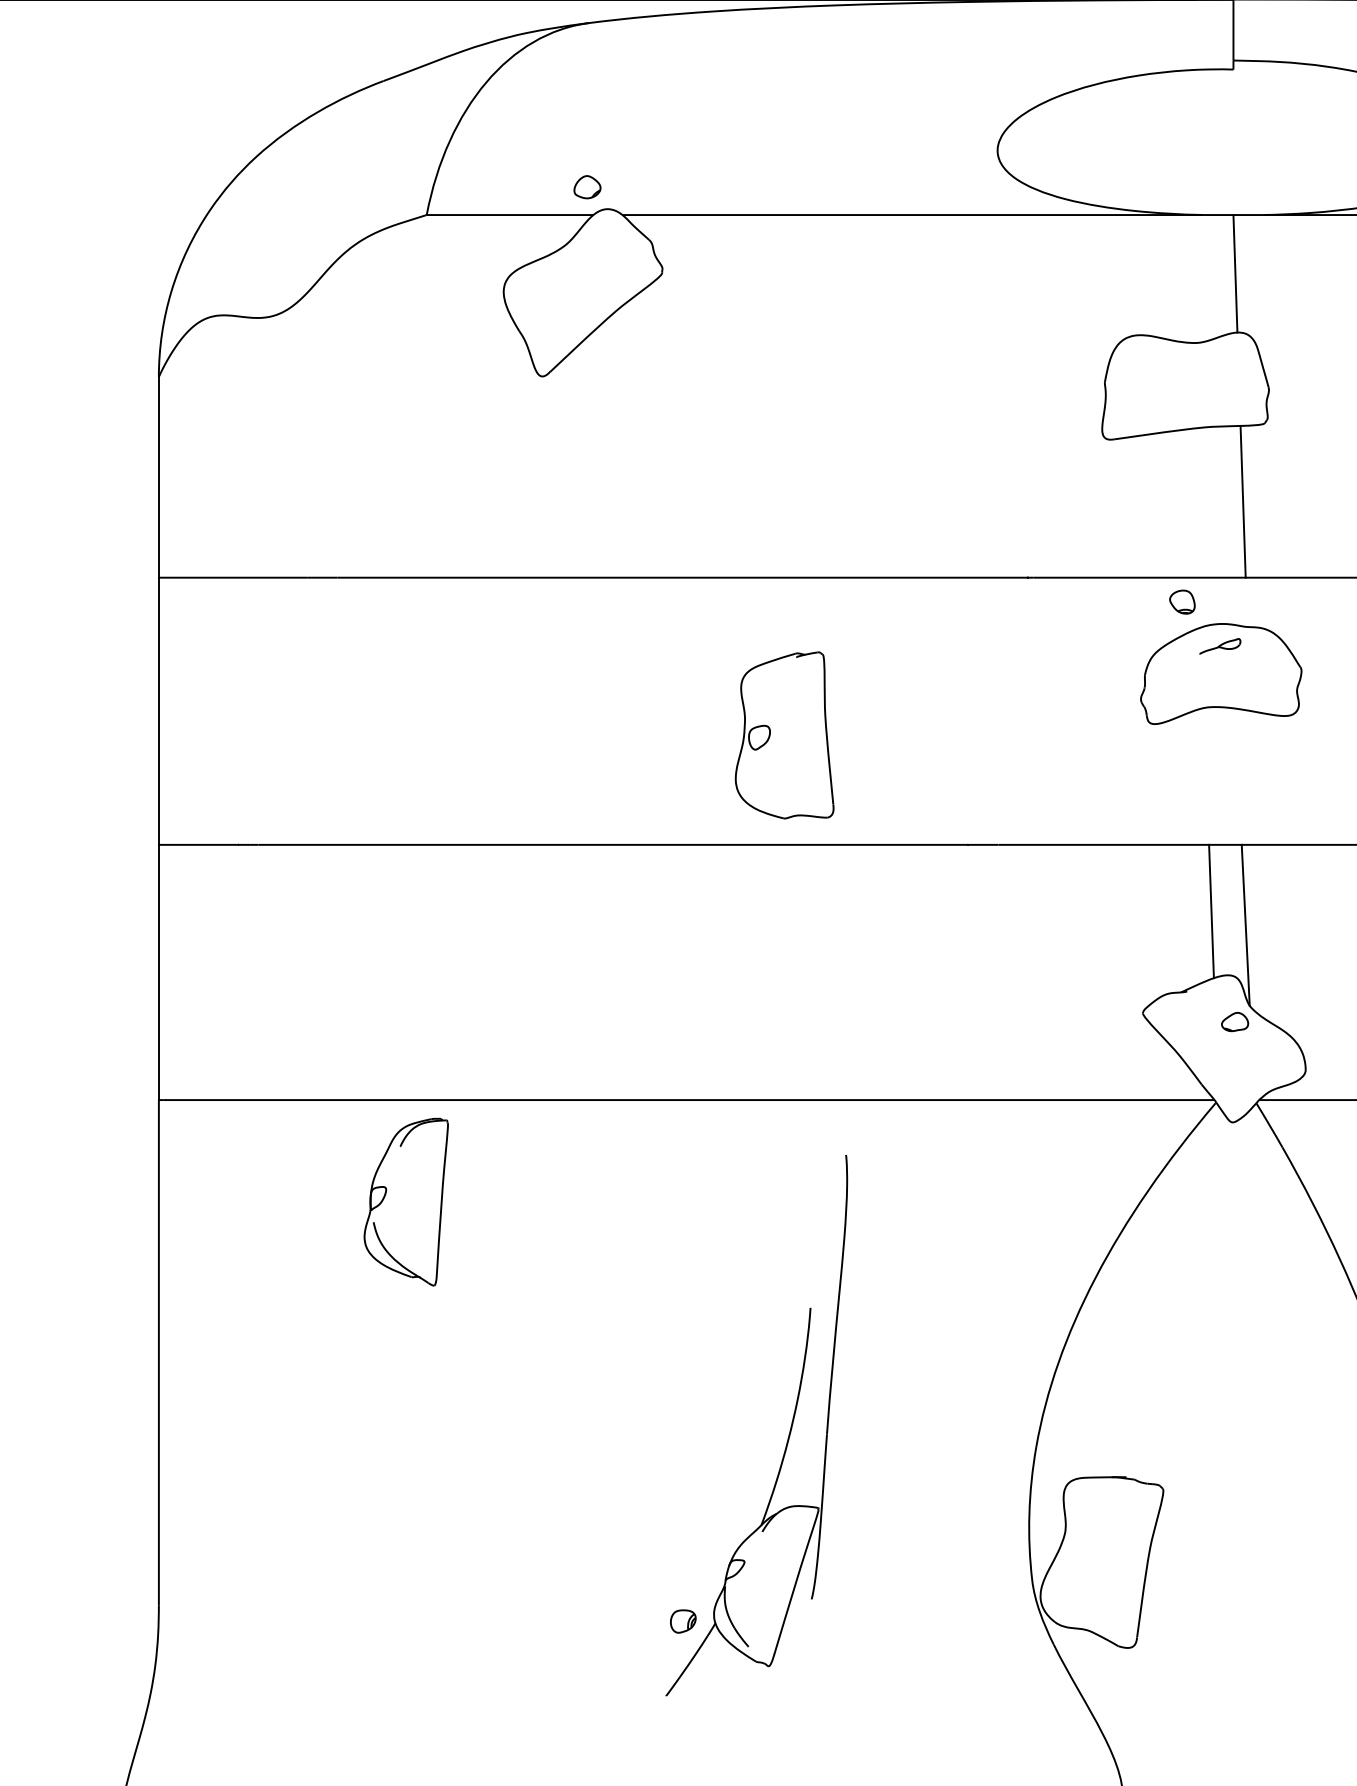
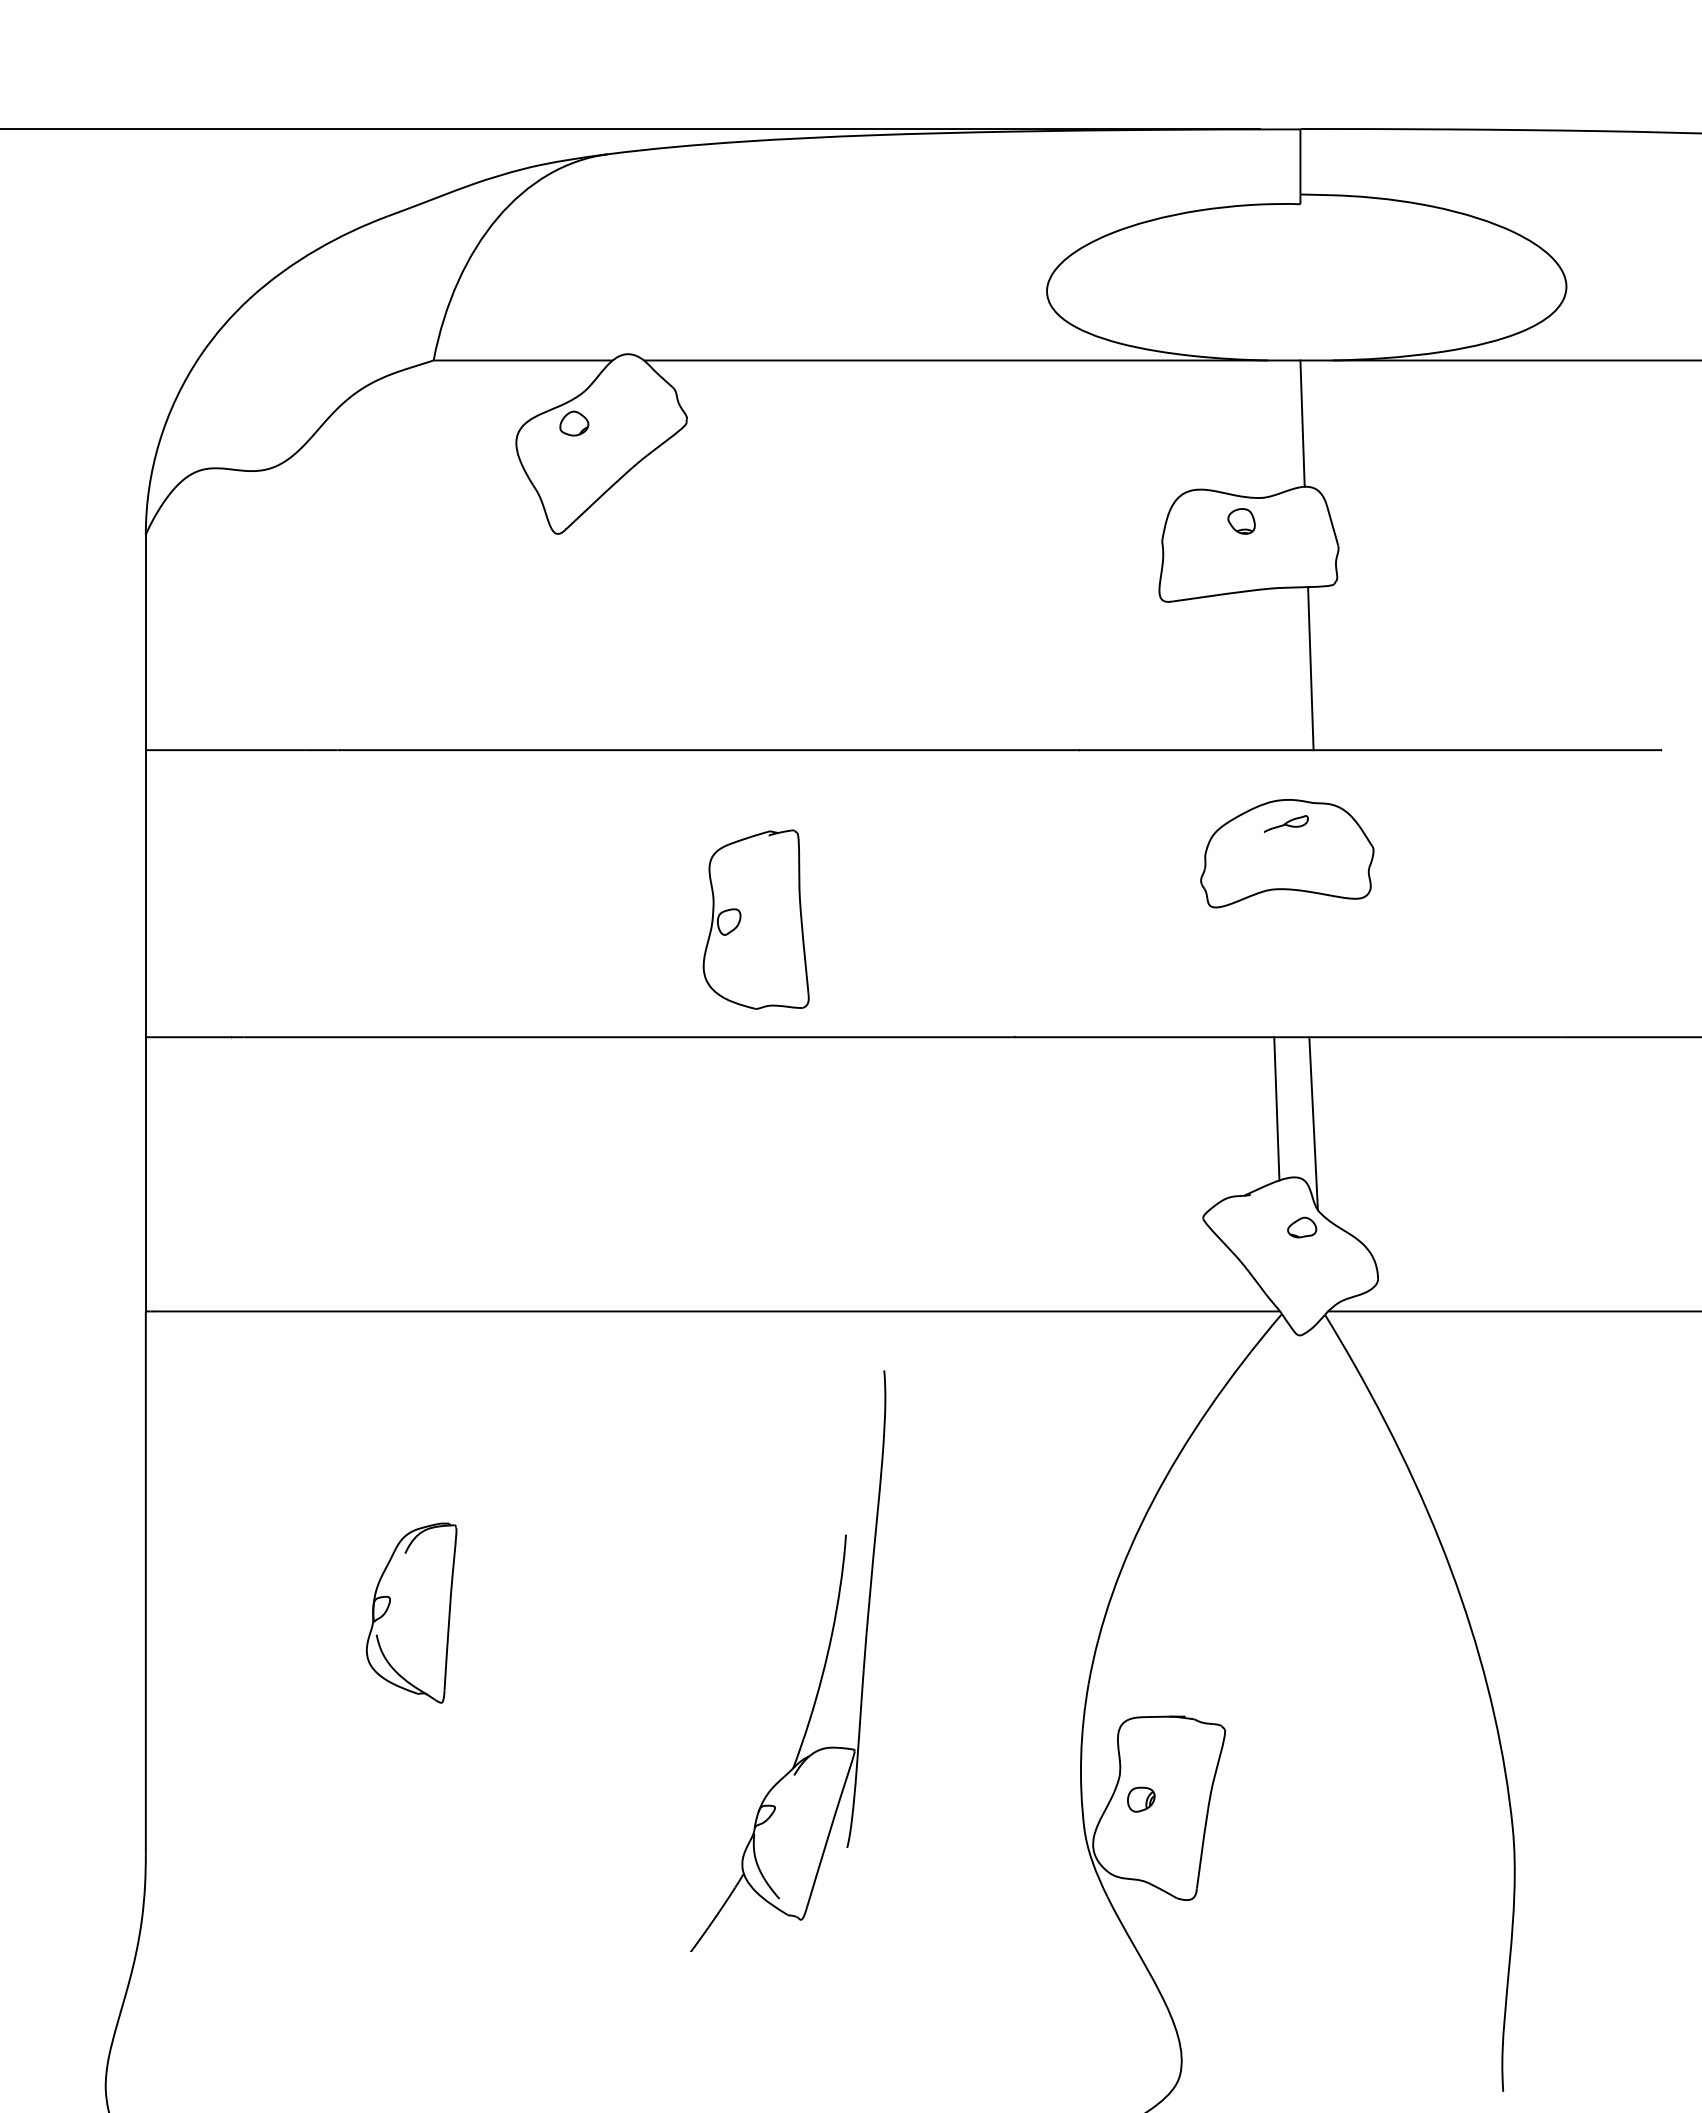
part: (587, 187) -> (574, 423), moved
part: (1182, 602) -> (1241, 521), moved
part: (783, 735) -> (755, 919), moved
part: (406, 1201) -> (411, 1612), moved
part: (683, 1621) -> (1141, 1799), moved

